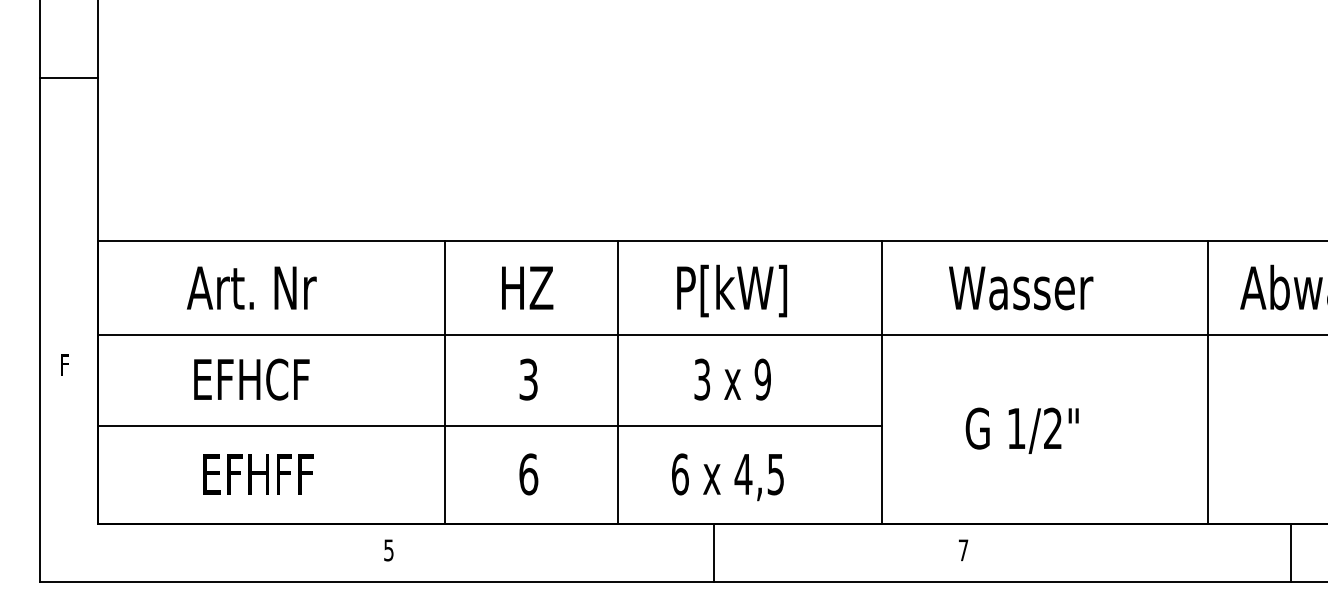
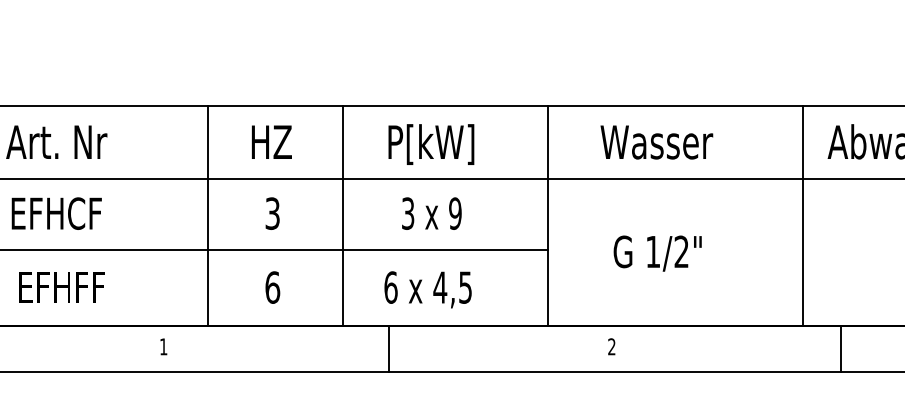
text: (388, 550) -> (163, 346), 5 -> 1
text: (963, 550) -> (611, 346), 7 -> 2
line: (714, 553) -> (388, 349), moved
line: (1290, 553) -> (840, 349), moved

